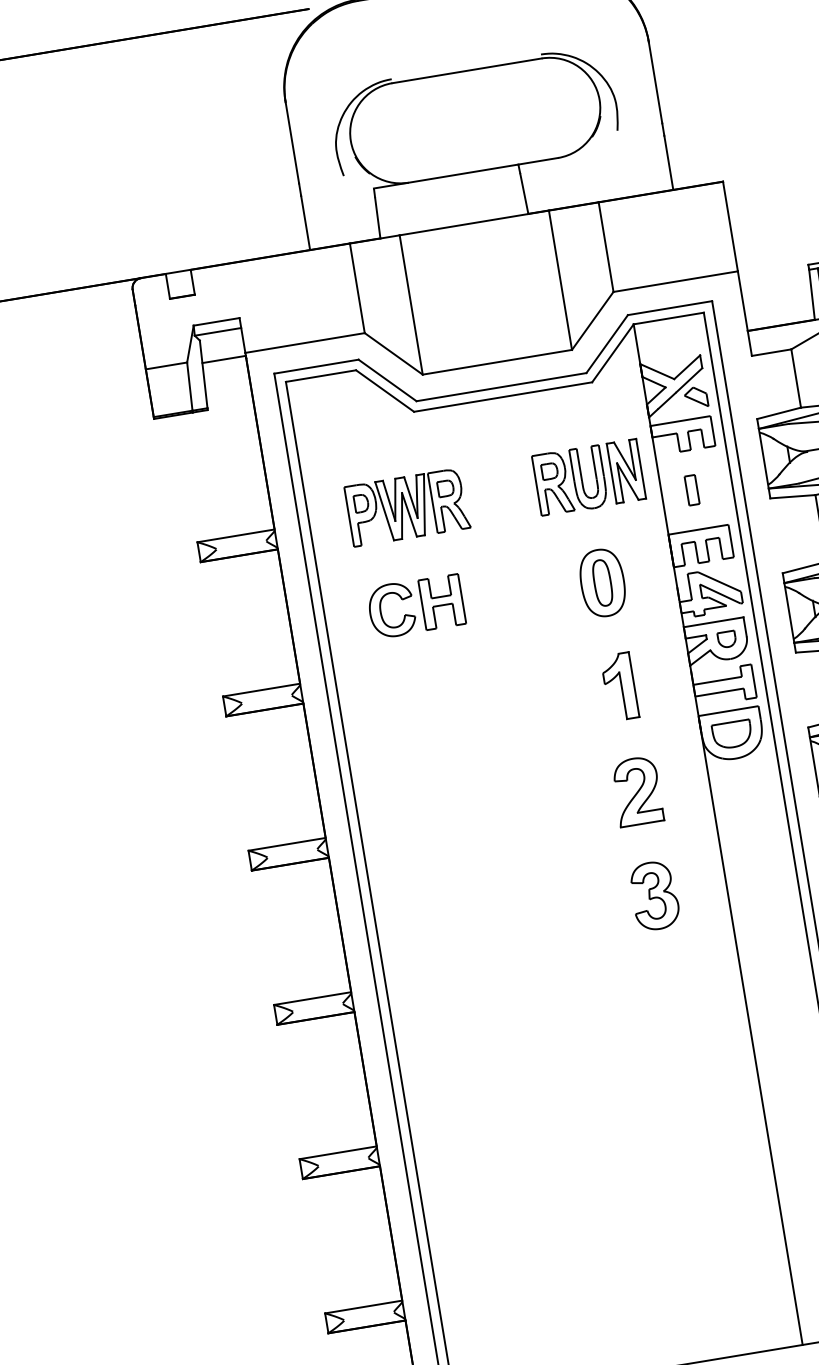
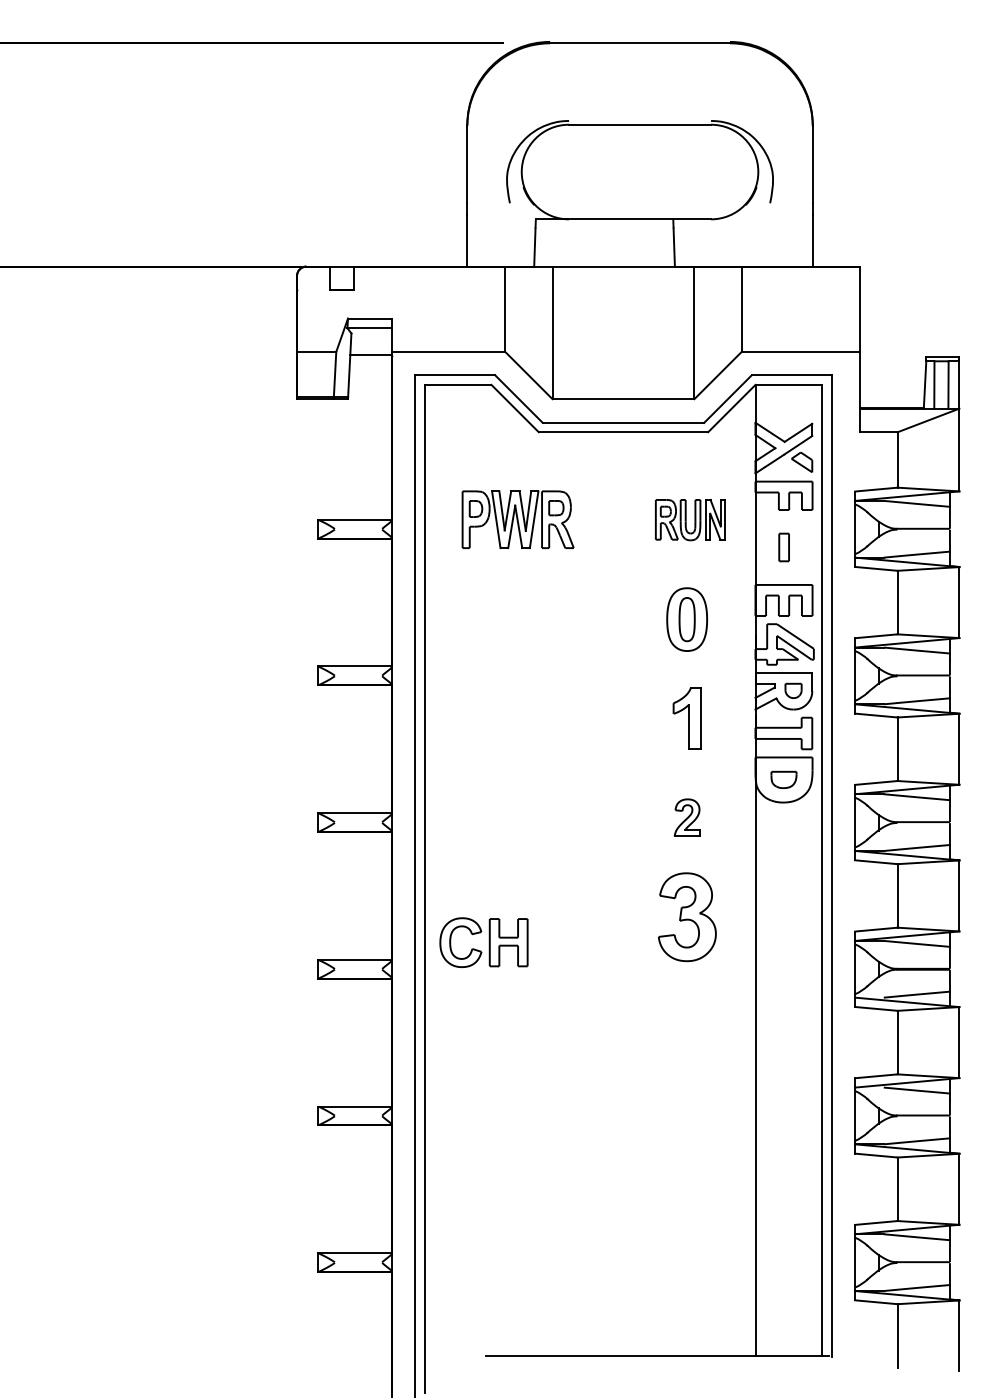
part: (588, 477) -> (690, 519), size x0.7
part: (415, 606) -> (483, 942), moved
part: (731, 734) -> (783, 779), size x0.7
part: (636, 791) -> (686, 817), size x0.6
part: (654, 895) -> (687, 916), size x1.4

